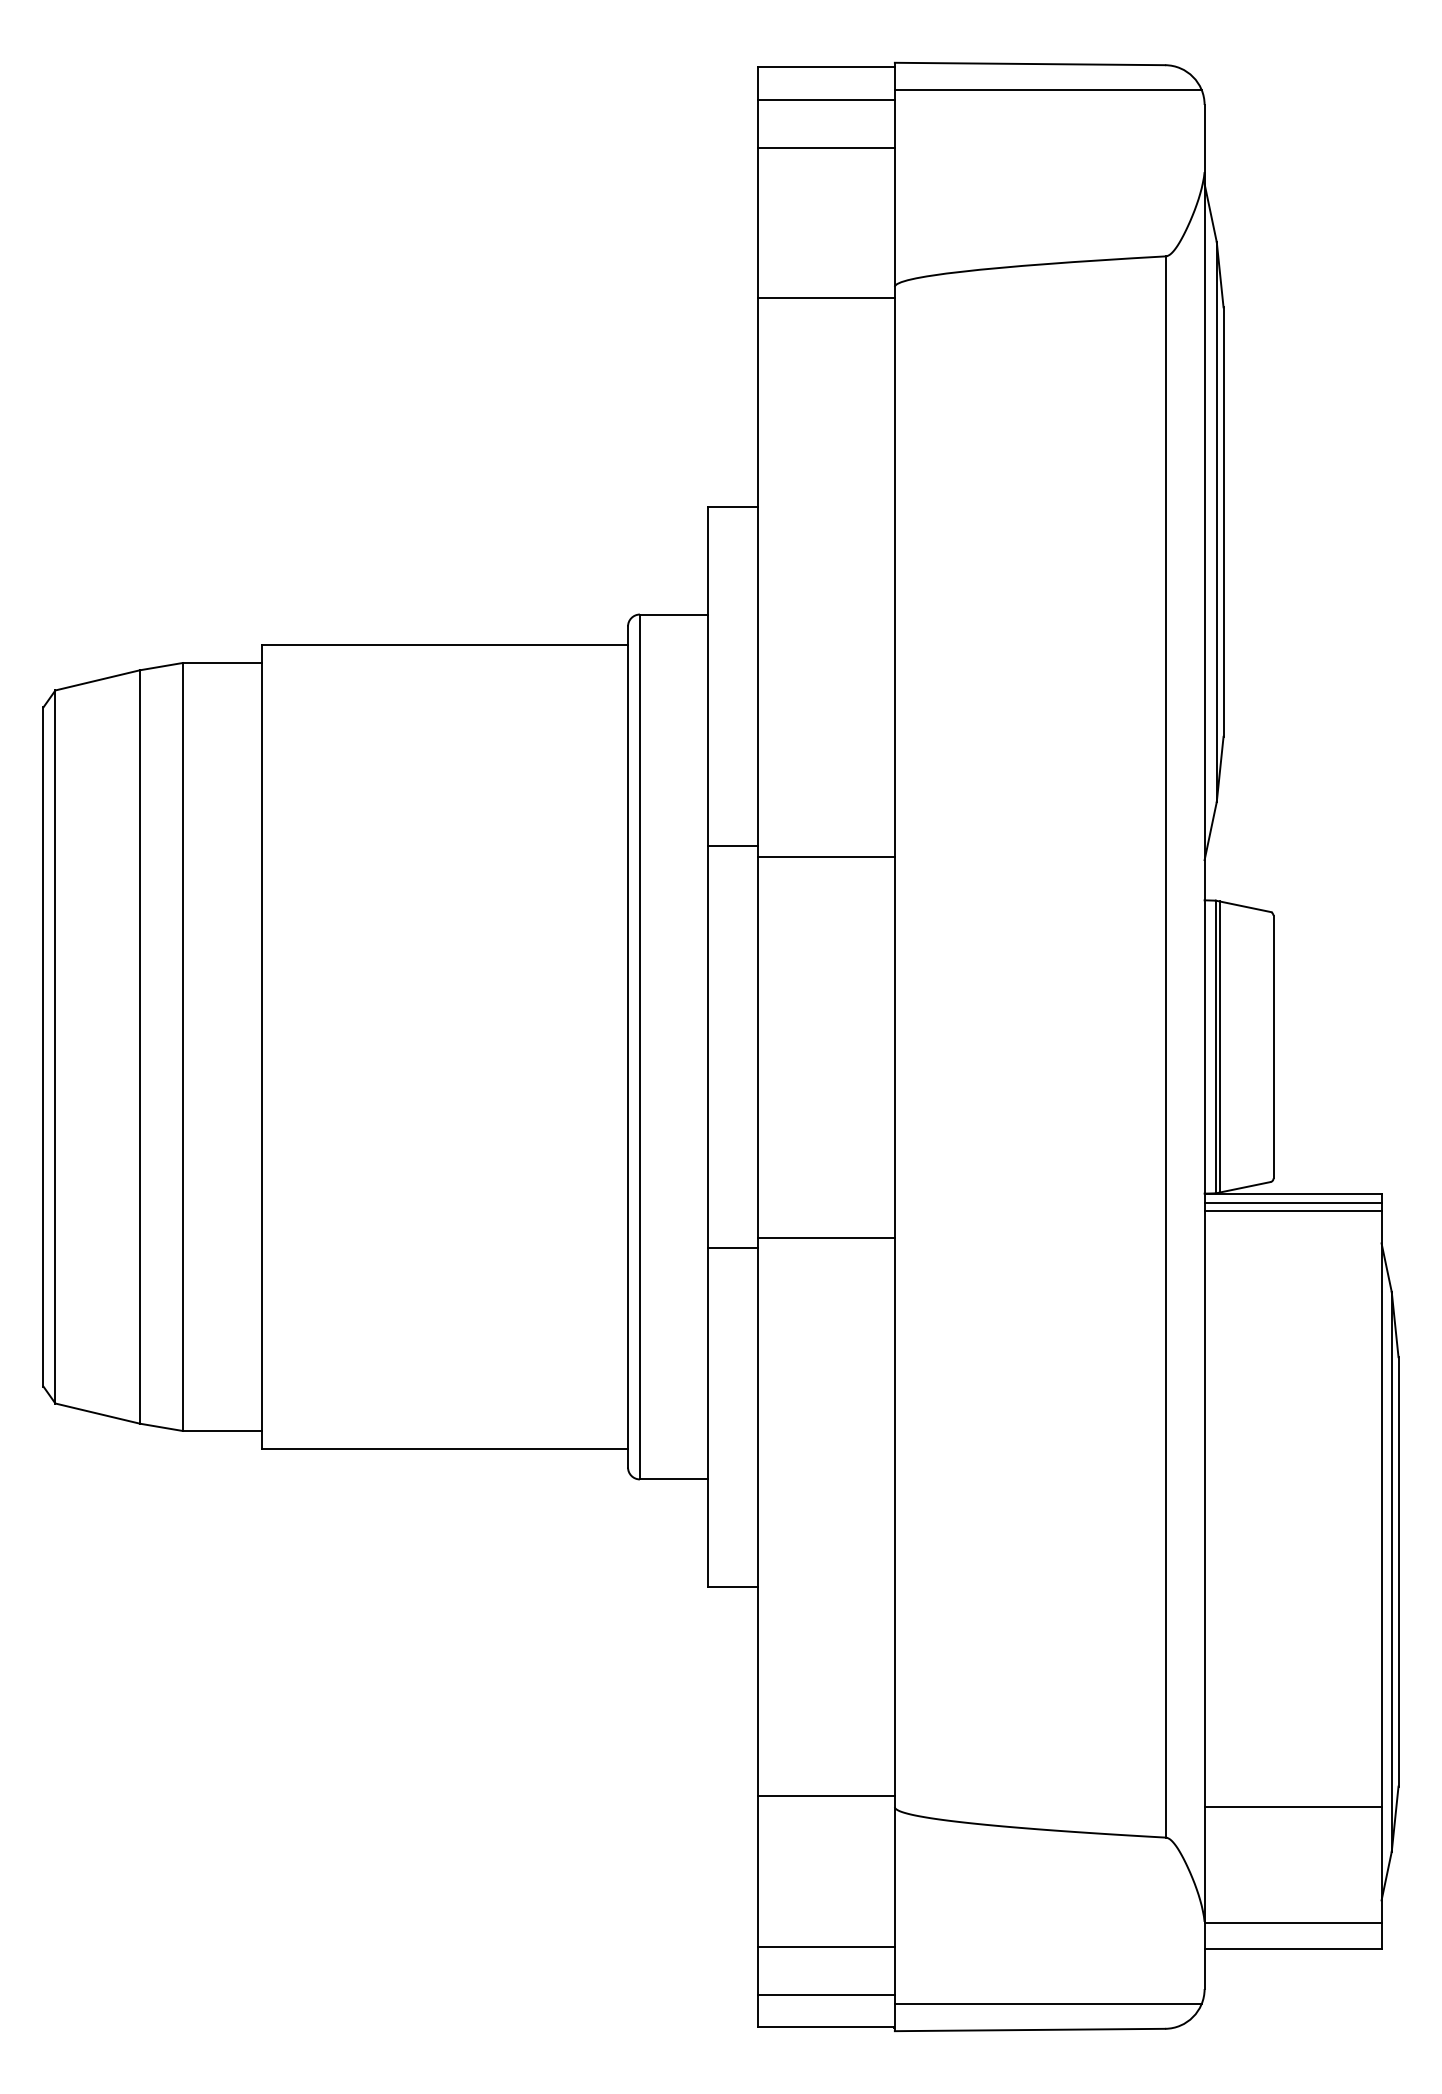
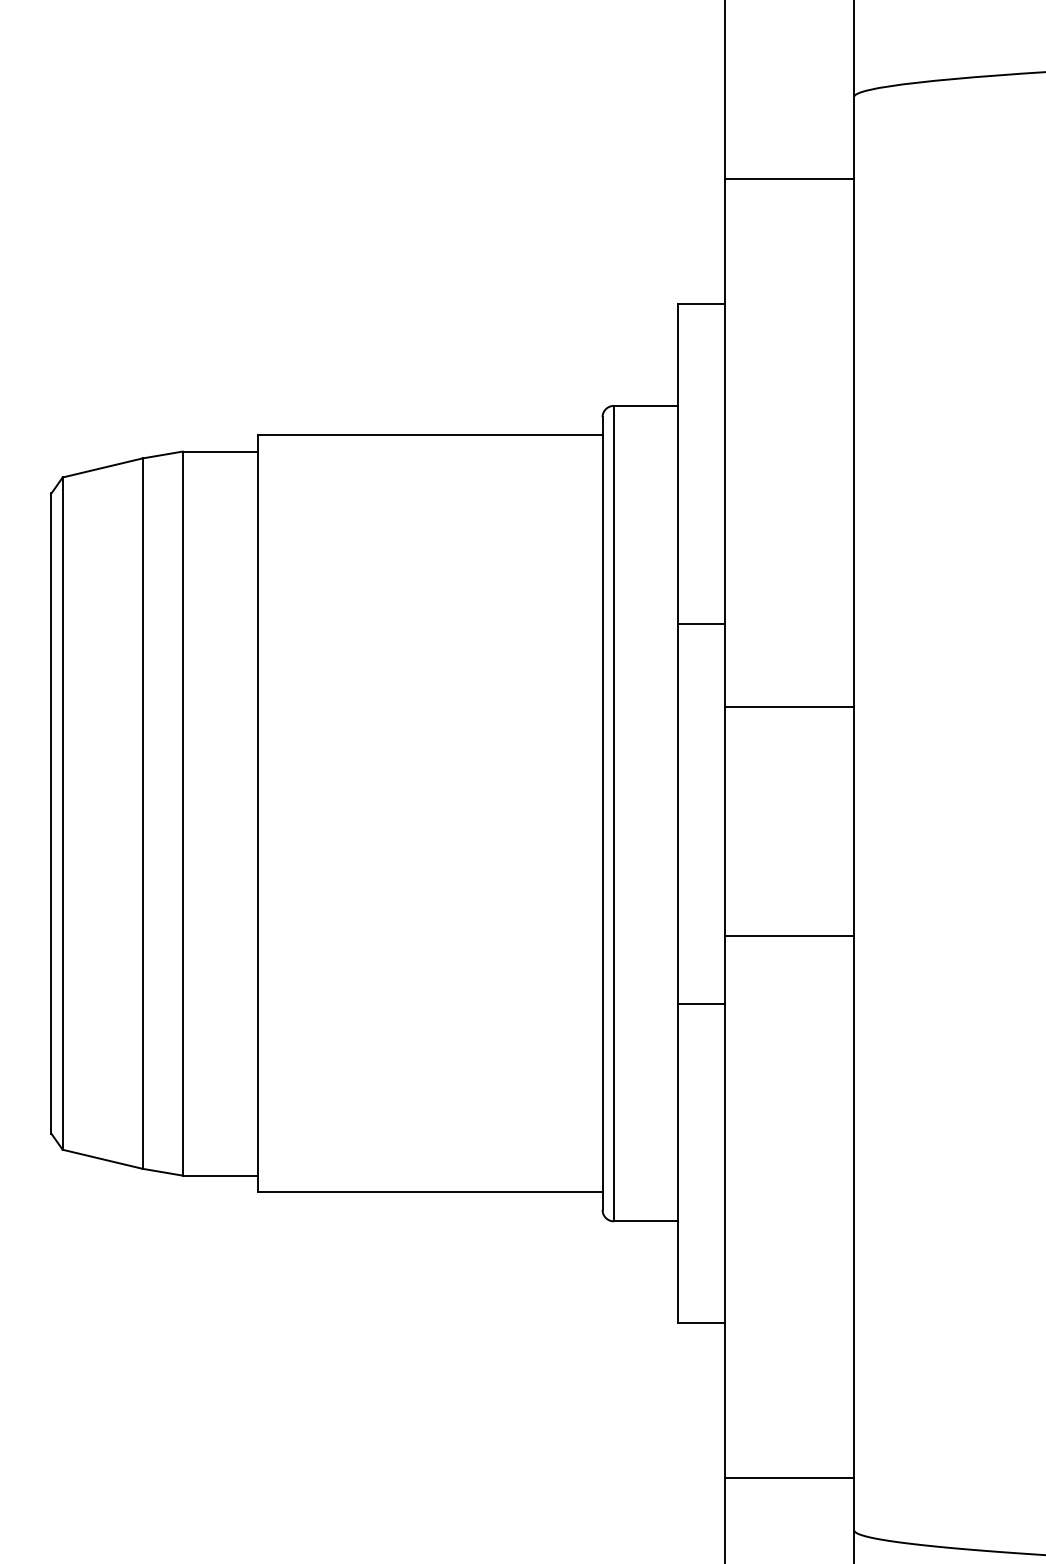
line: (825, 298) -> (788, 179), moved
line: (825, 856) -> (788, 706), moved
line: (825, 1237) -> (788, 935), moved
line: (825, 1796) -> (788, 1477), moved

